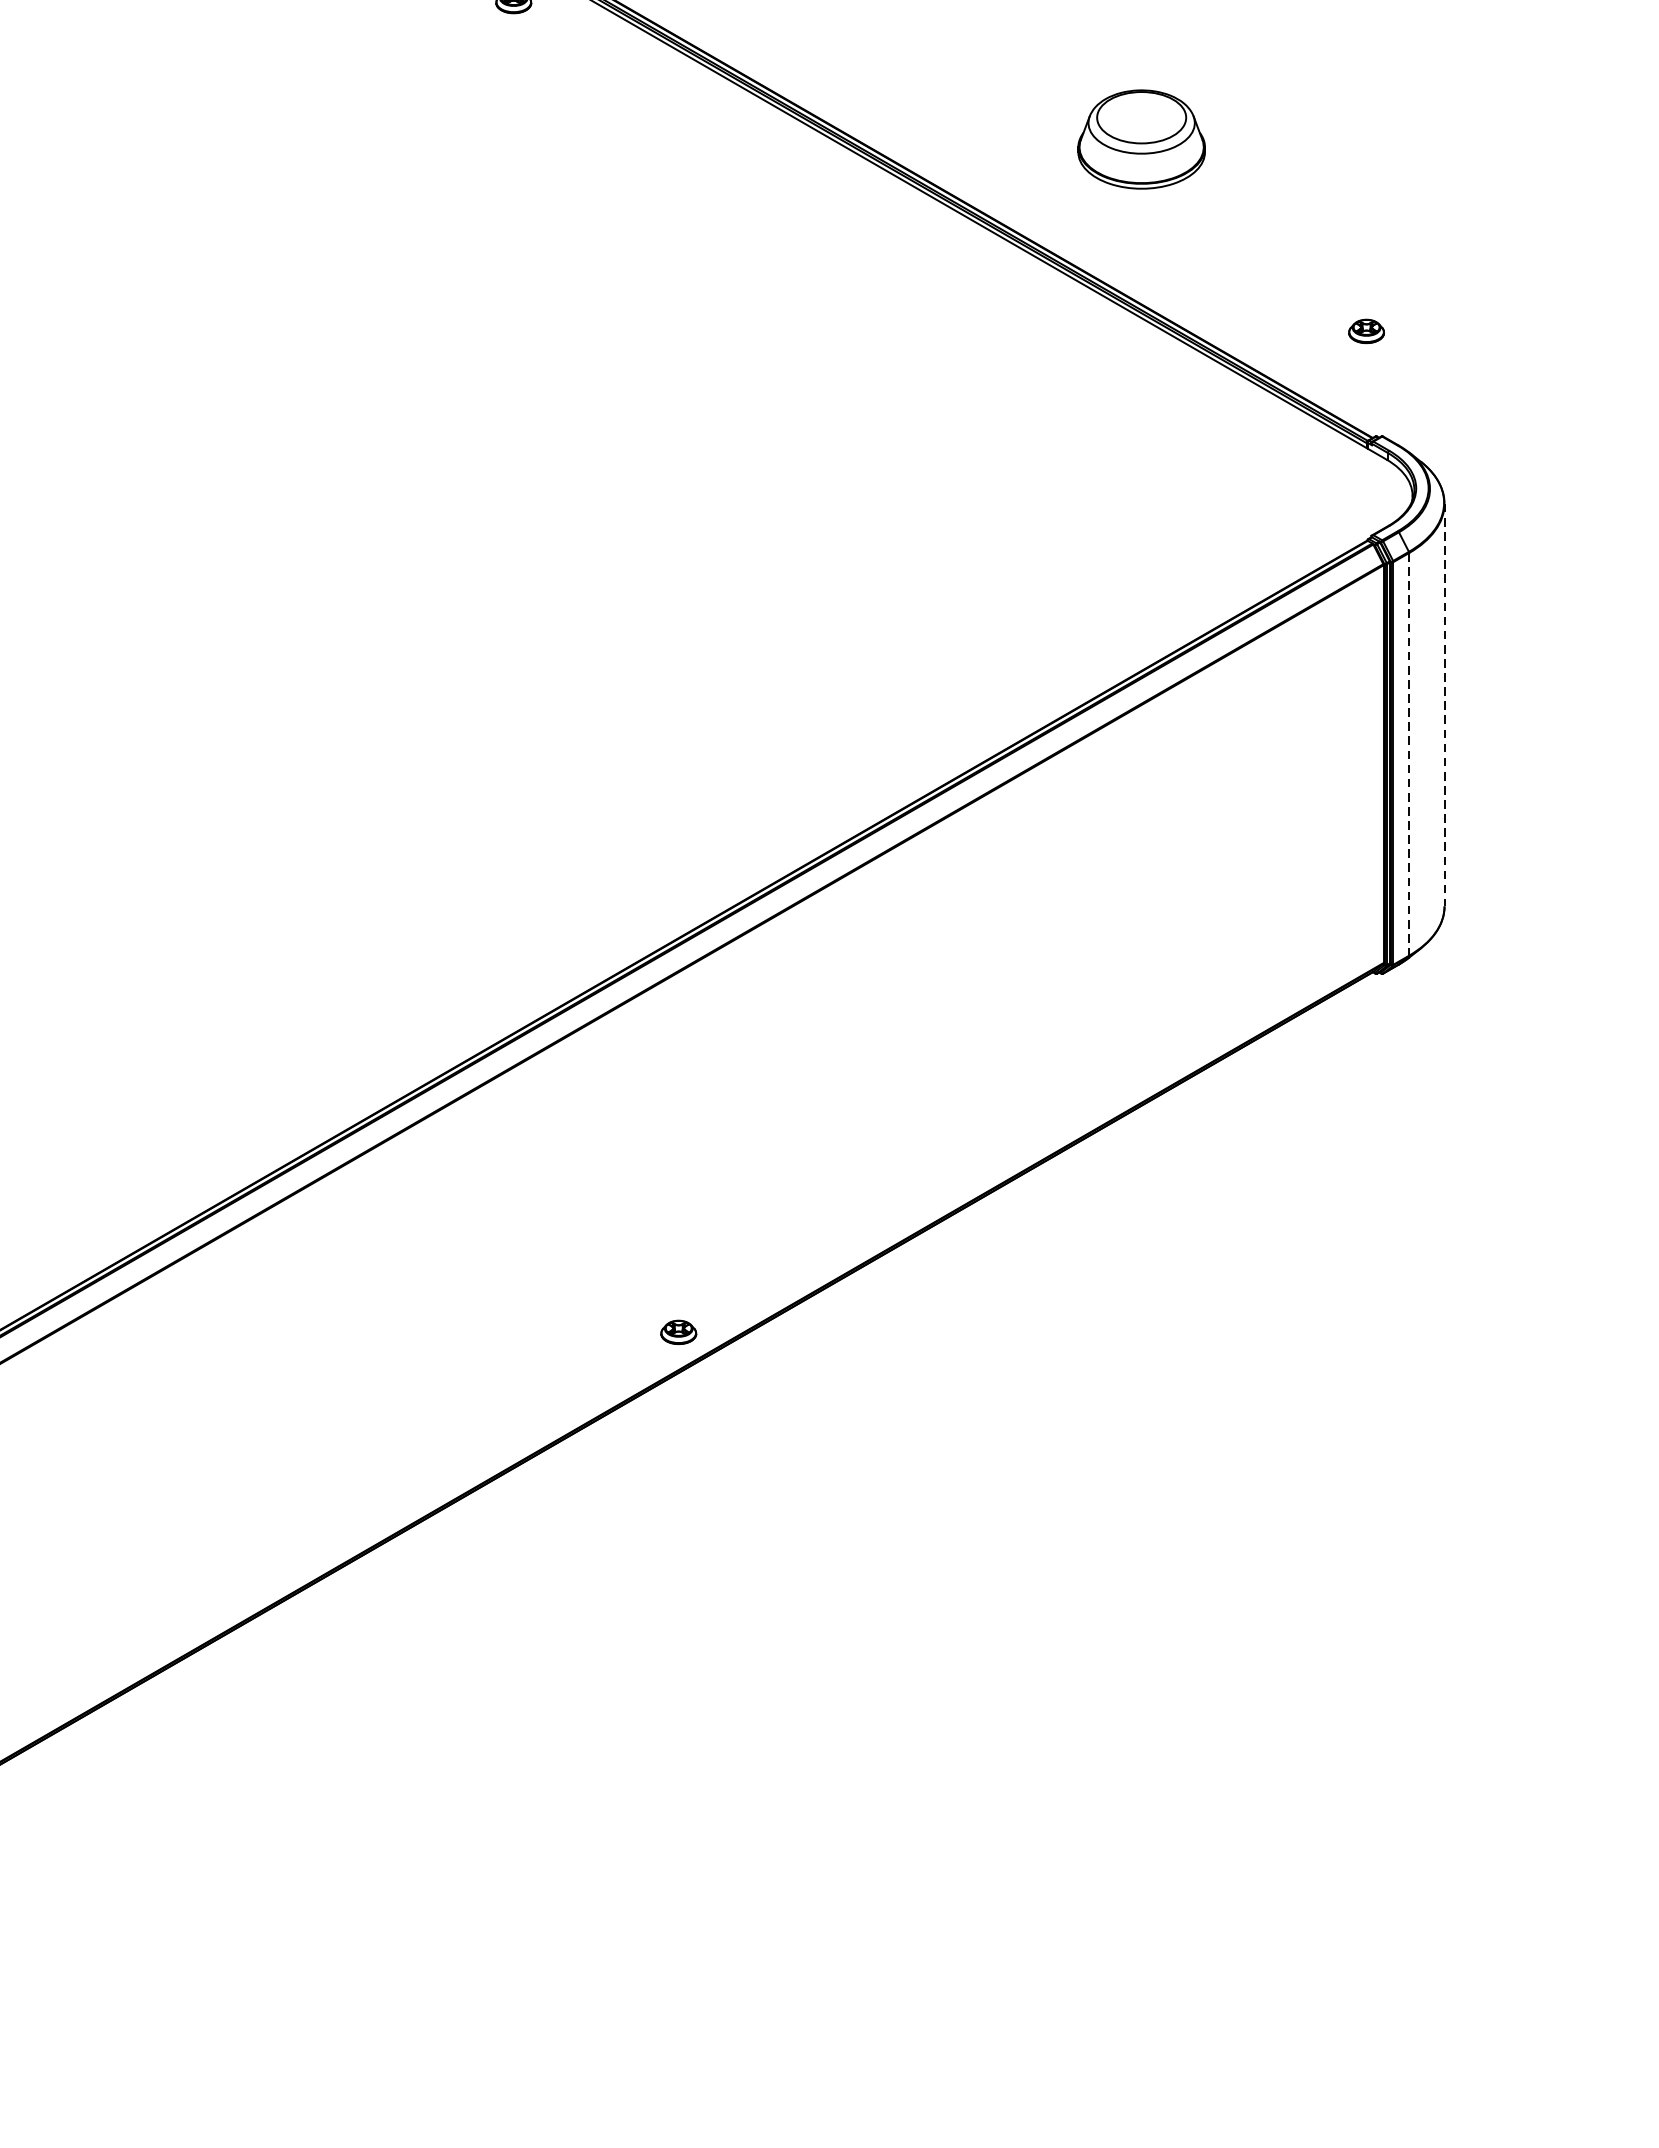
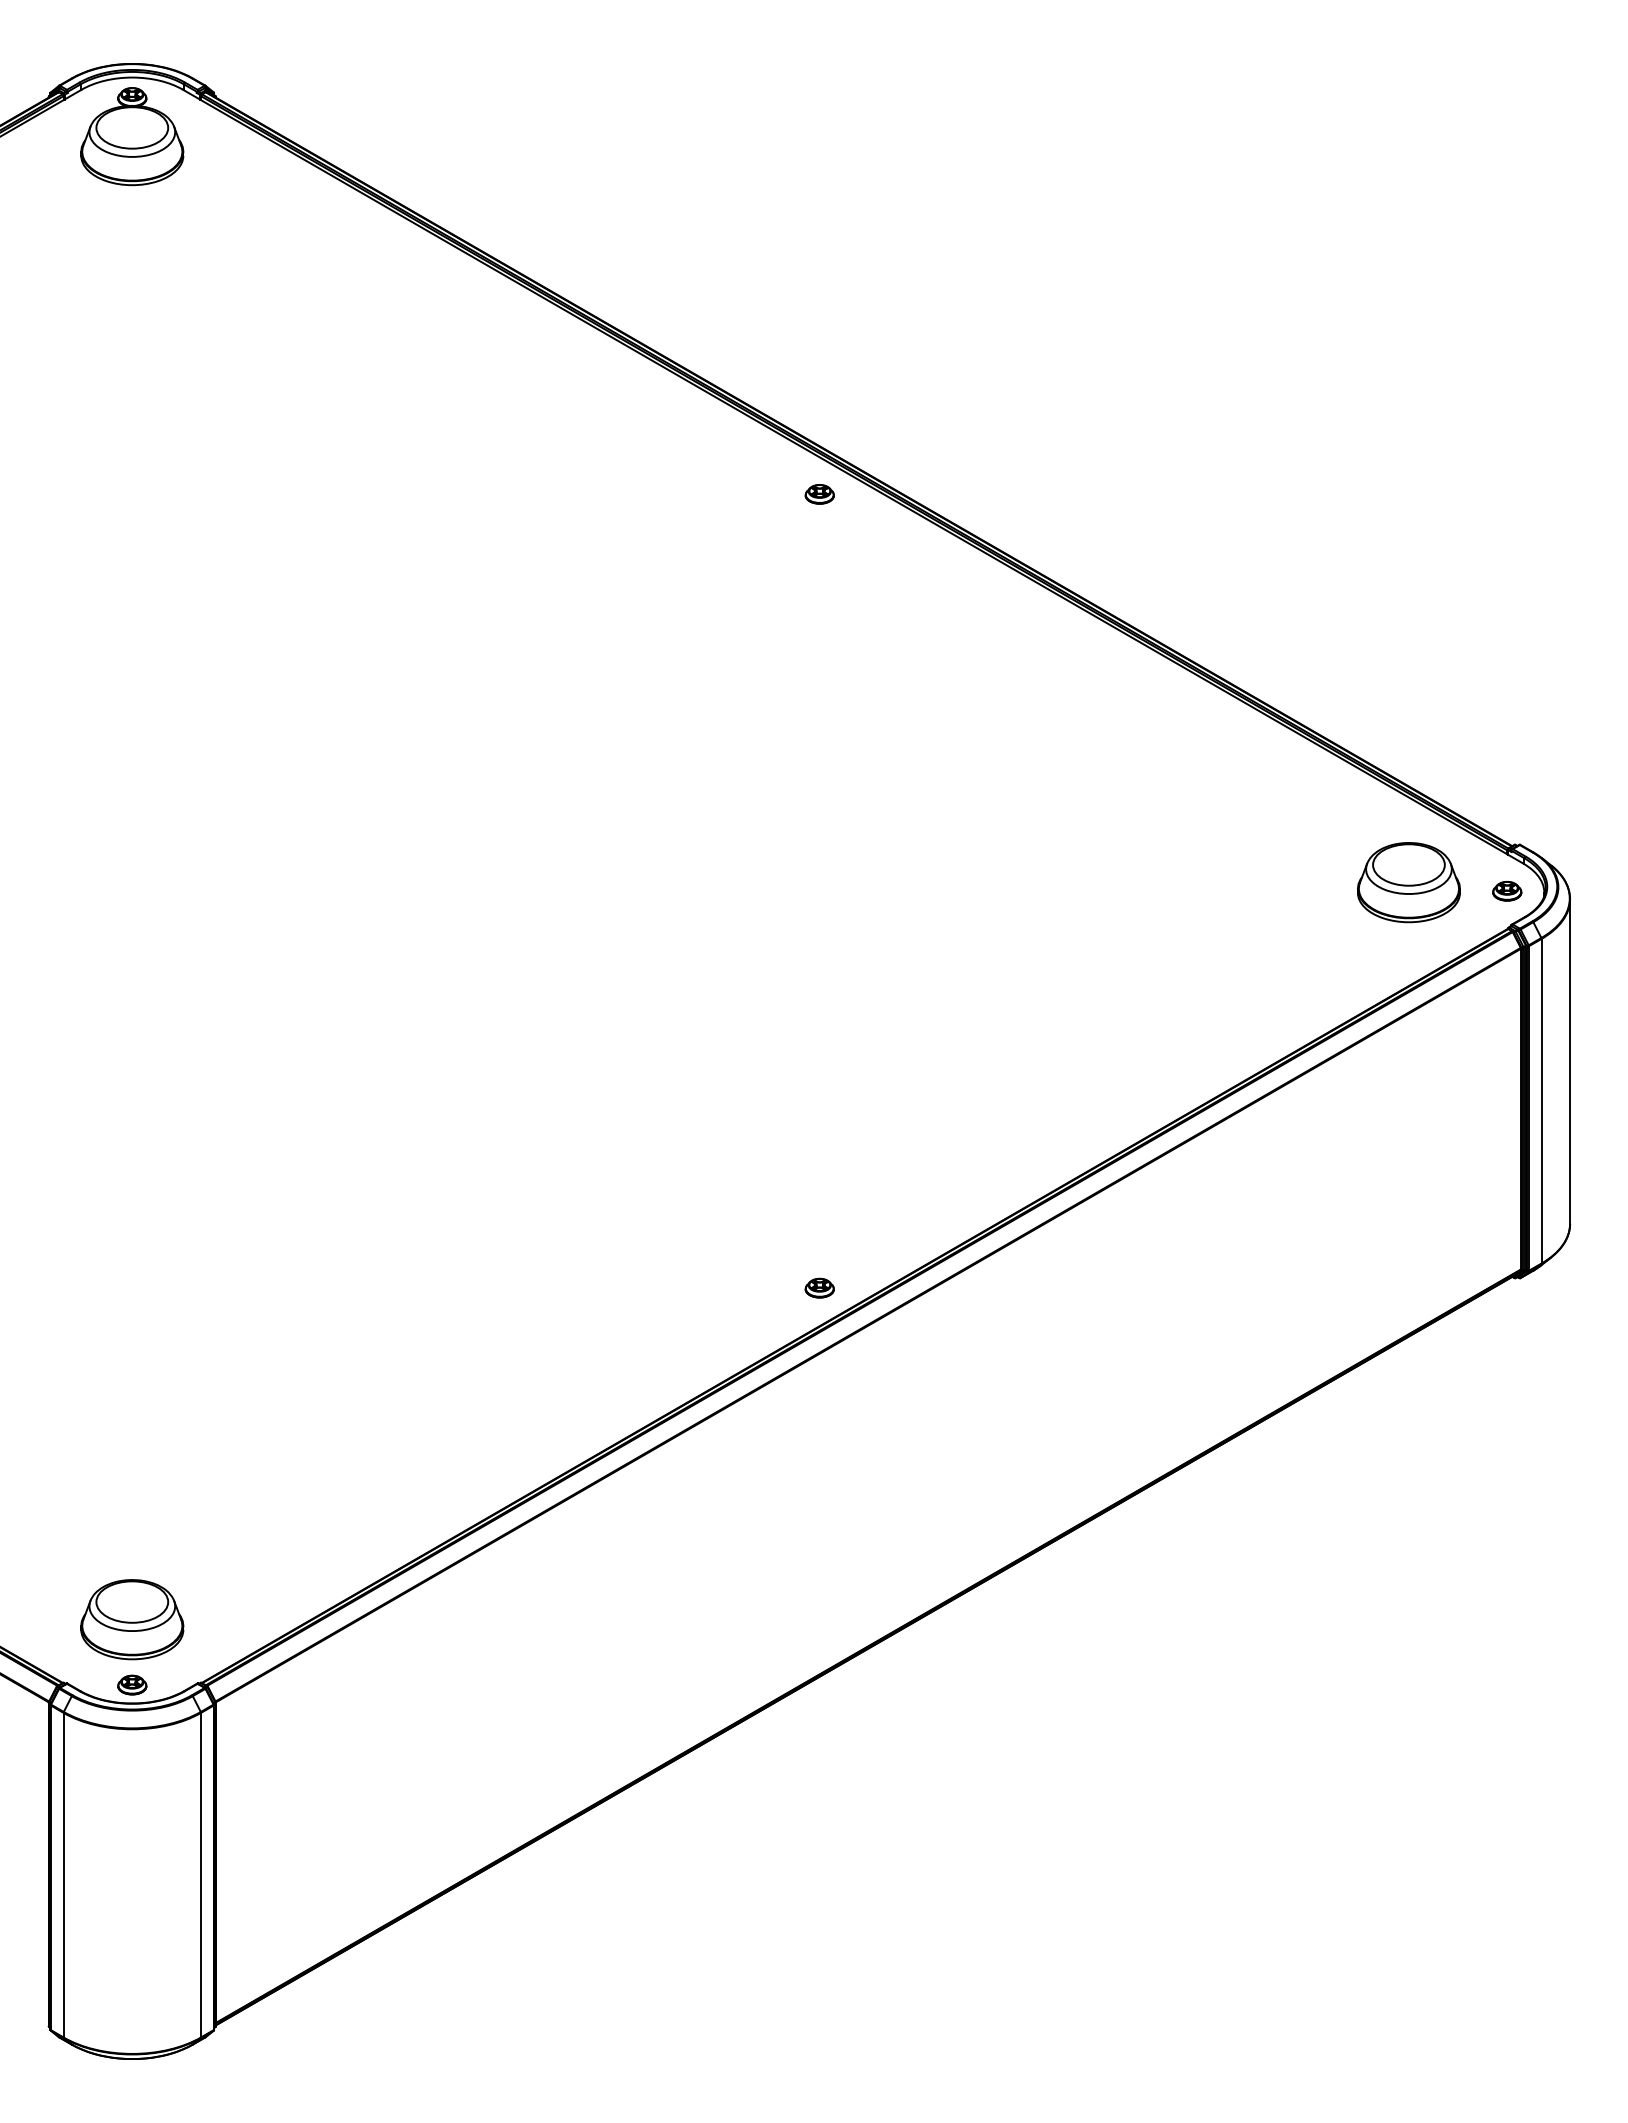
part: (1141, 139) -> (1408, 882), moved
part: (1366, 331) -> (1507, 891), moved
line: (1445, 705) -> (1570, 1061), dashed -> solid
line: (1409, 754) -> (1541, 1101), dashed -> solid
part: (678, 1331) -> (819, 1287), moved

